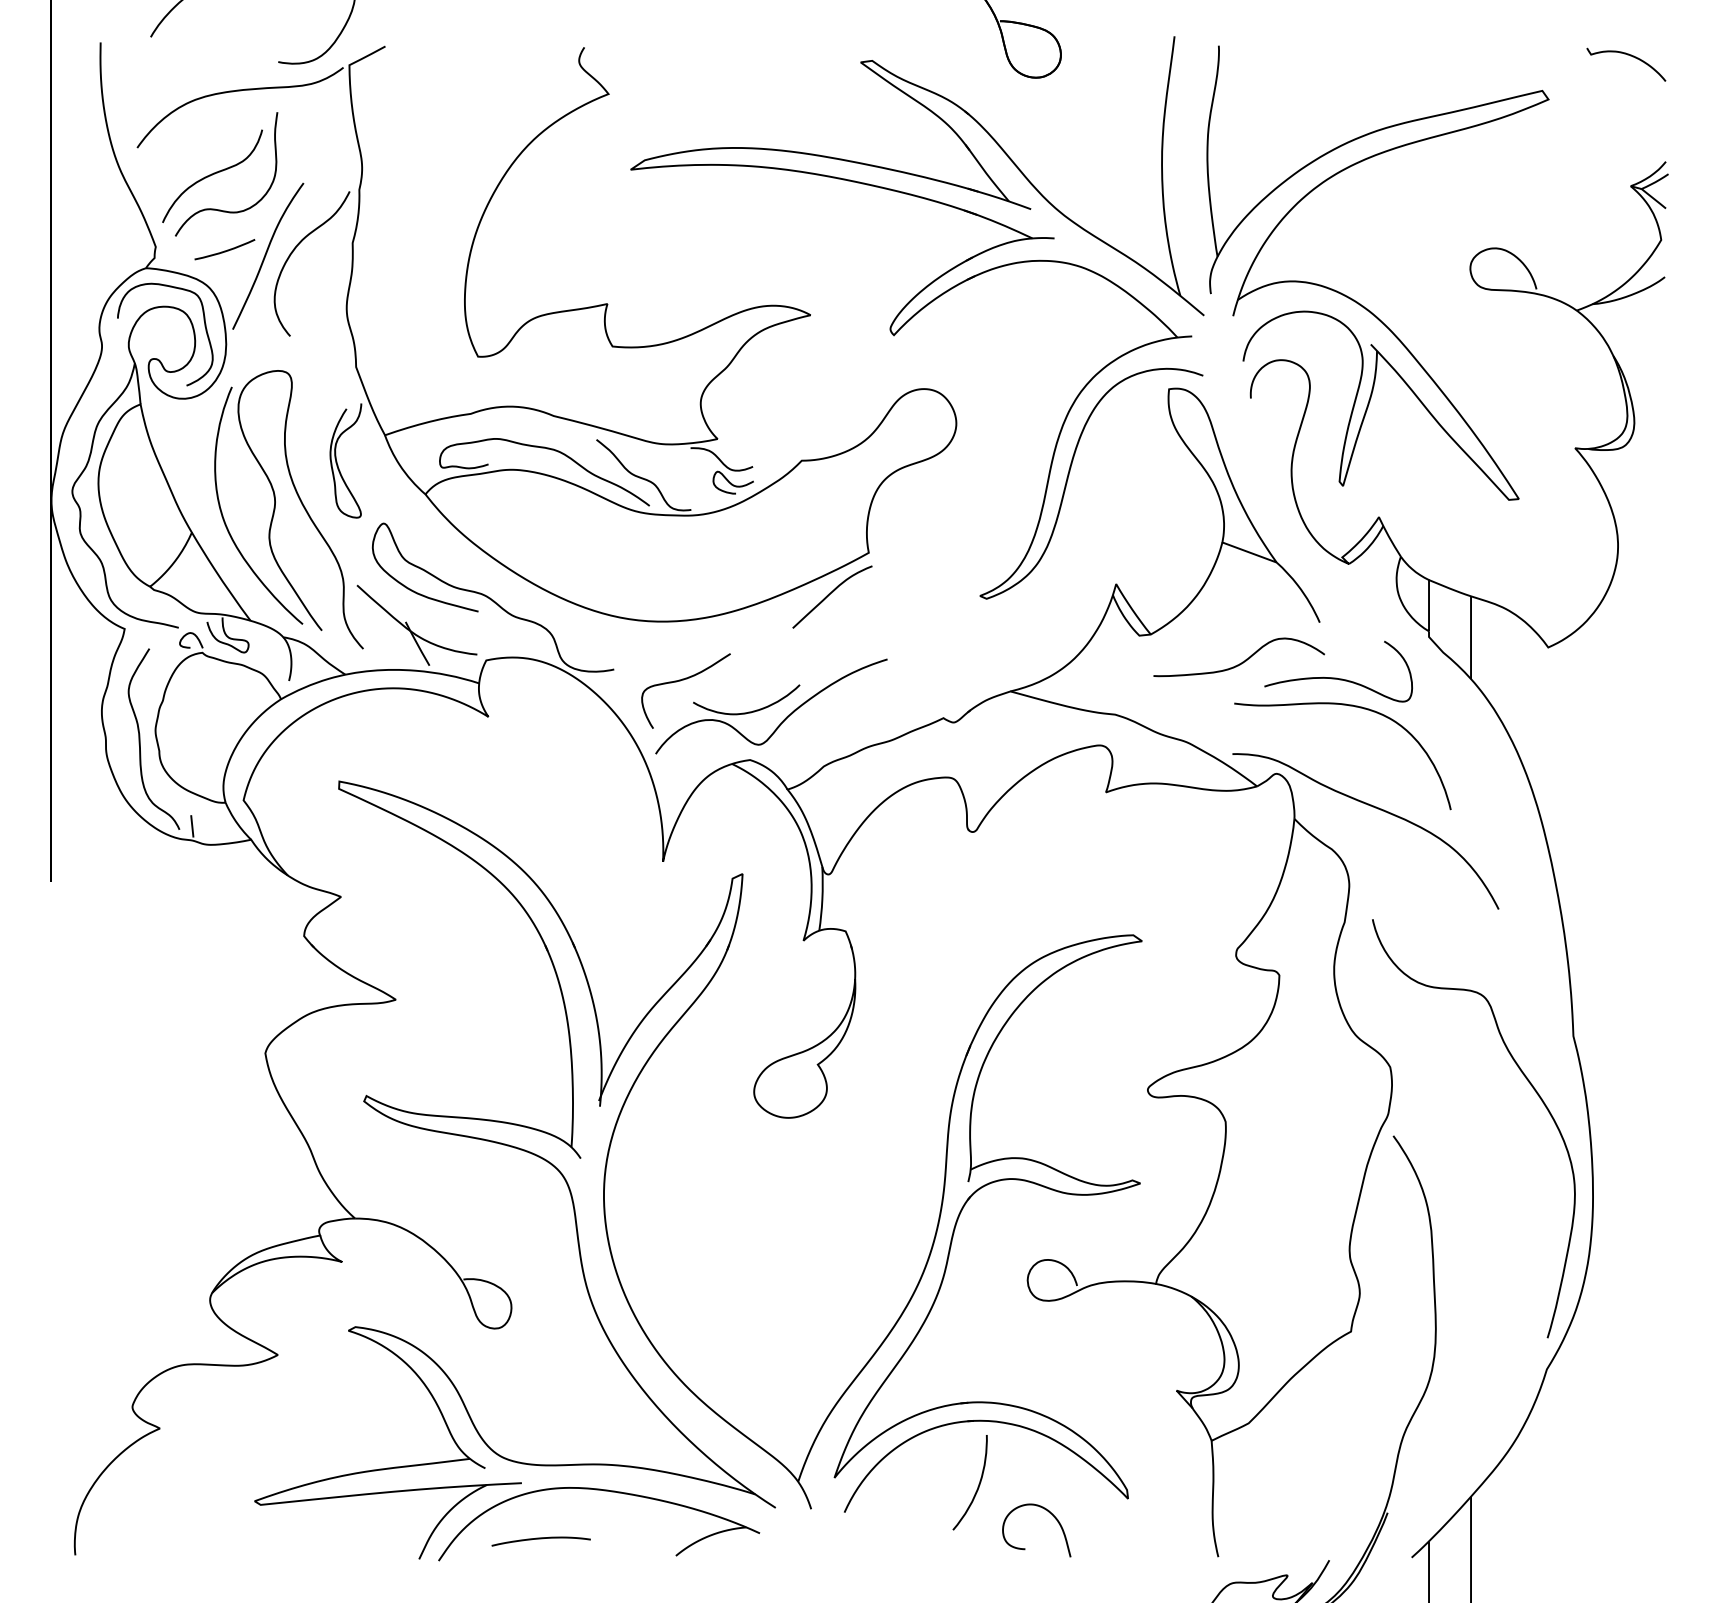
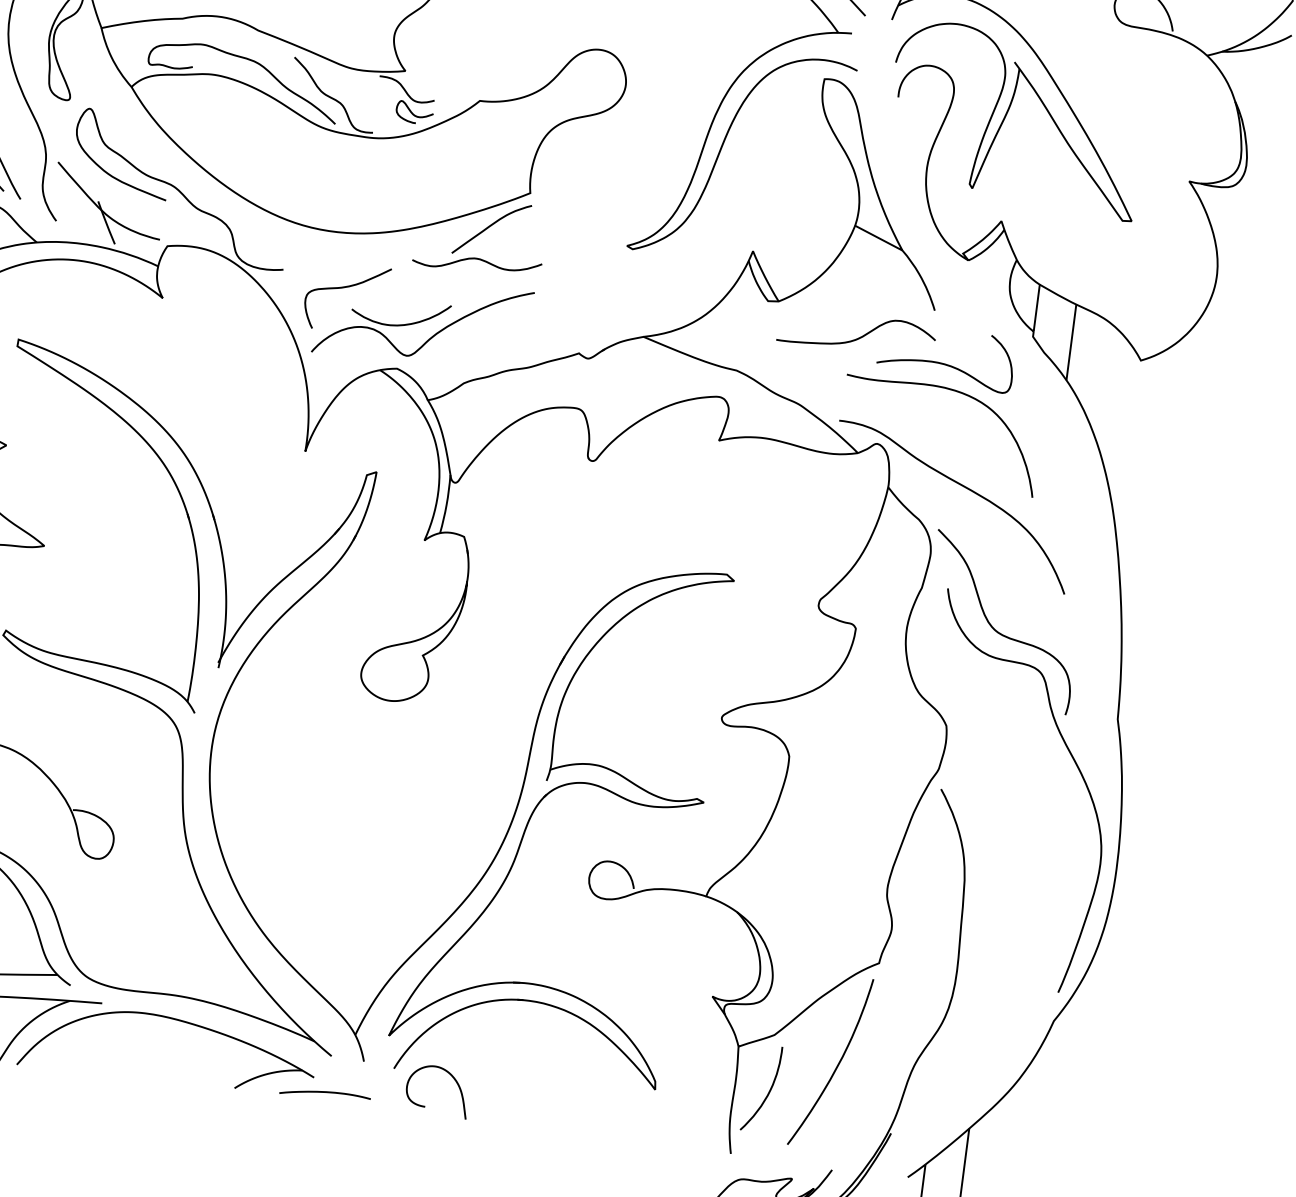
curve: (821, 631) -> (477, 259), added
curve: (1431, 957) -> (997, 630), added
curve: (1320, 1445) -> (837, 1063), added
curve: (977, 1486) -> (767, 1092), moved
curve: (540, 1539) -> (324, 1093), moved
curve: (1025, 1548) -> (425, 1106), moved

